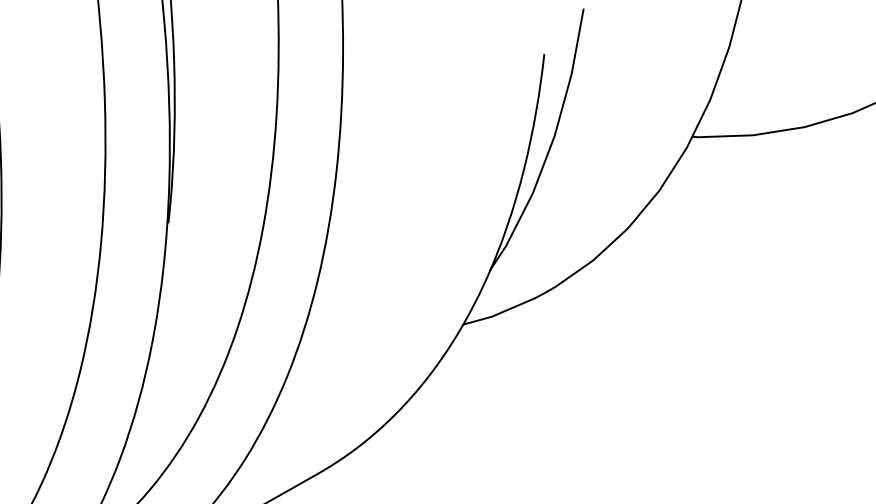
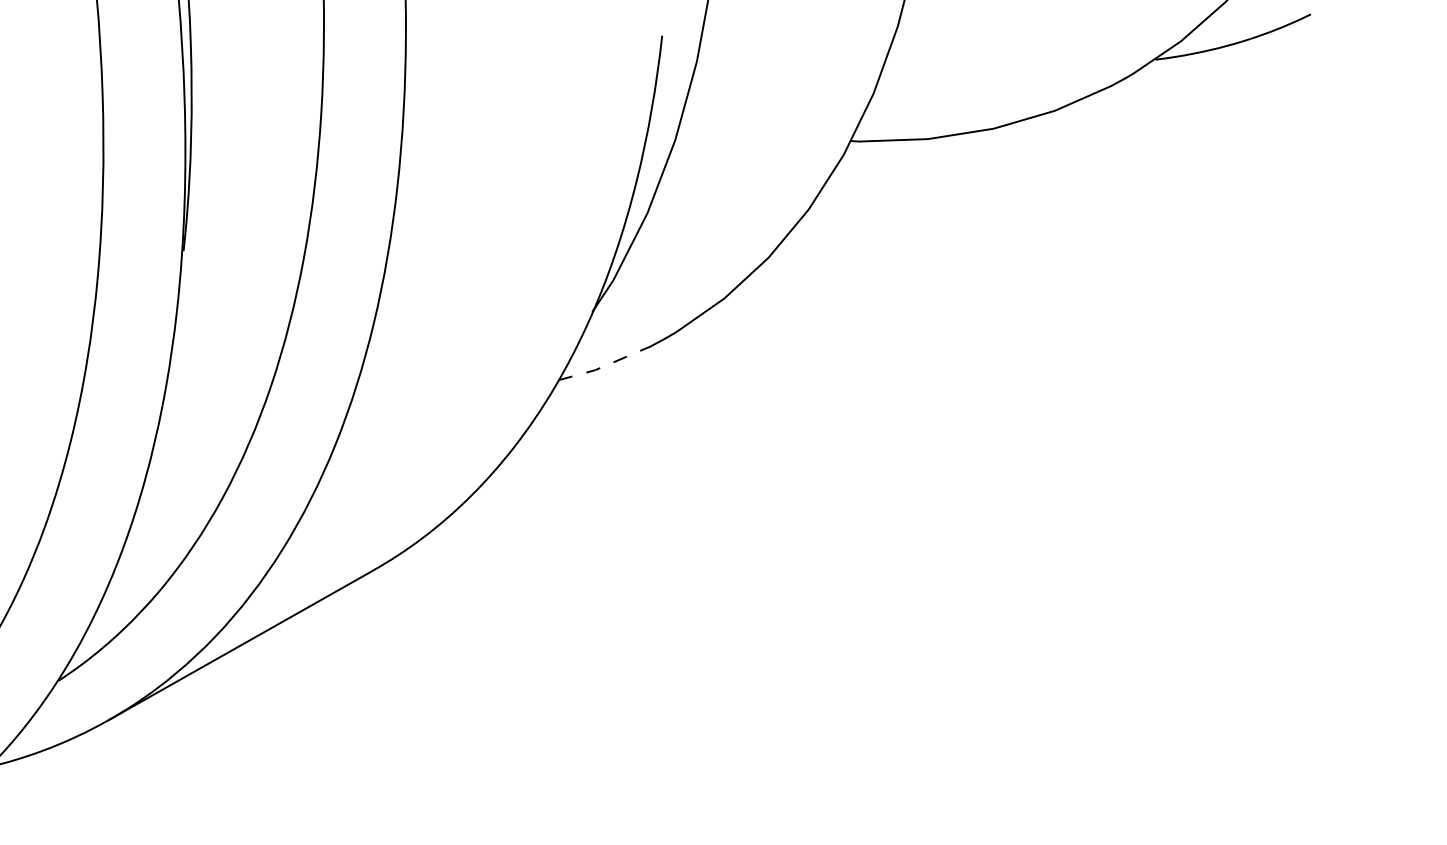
line: (499, 313) -> (605, 365), solid -> dashed

